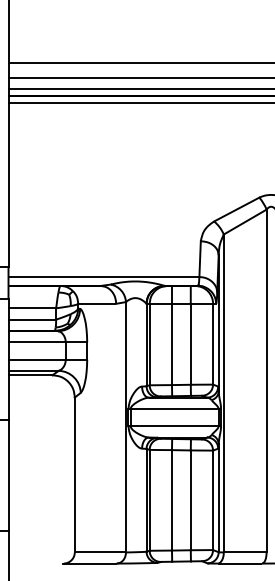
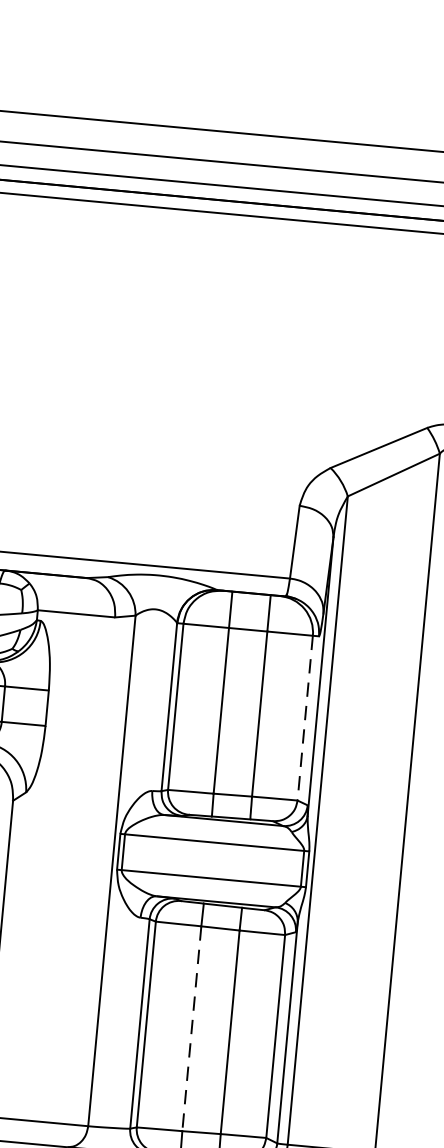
line: (213, 344) -> (305, 718), solid -> dashed
line: (171, 500) -> (190, 1028), solid -> dashed

